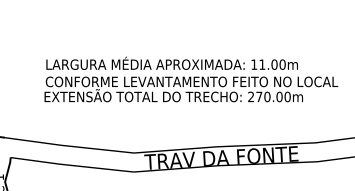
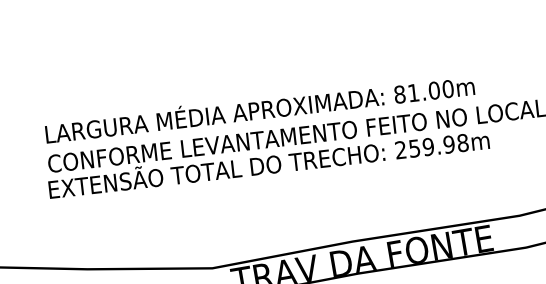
text: (254, 64) -> (400, 94), 11.00m -> 81.00m
text: (273, 97) -> (438, 146), 270.00m -> 259.98m

